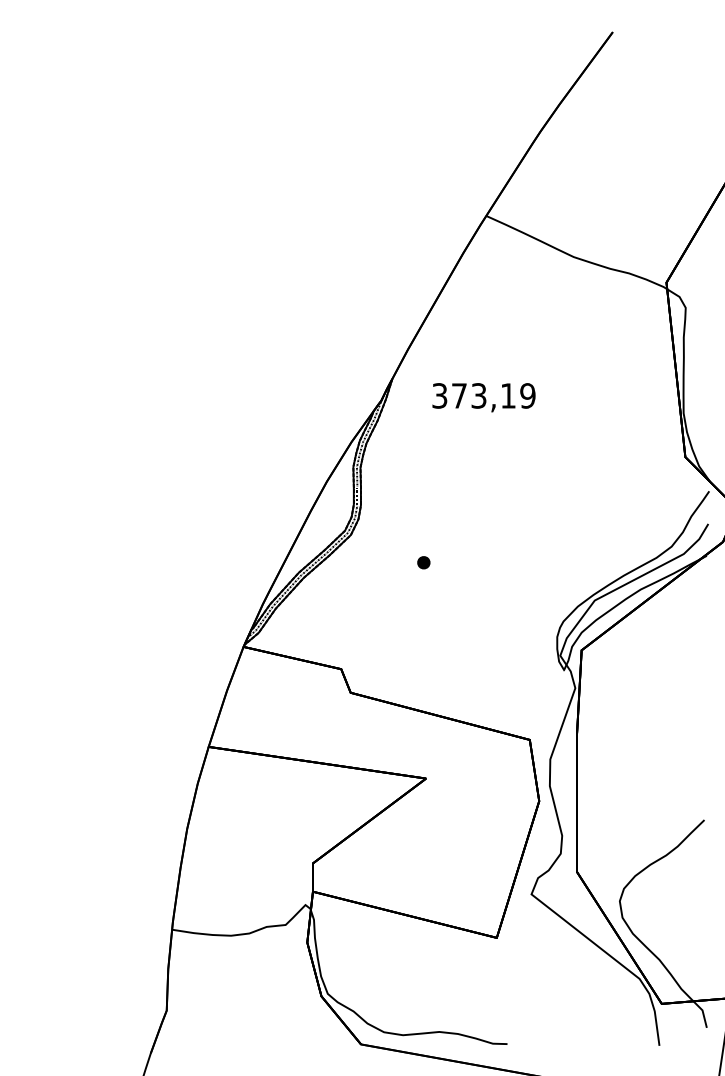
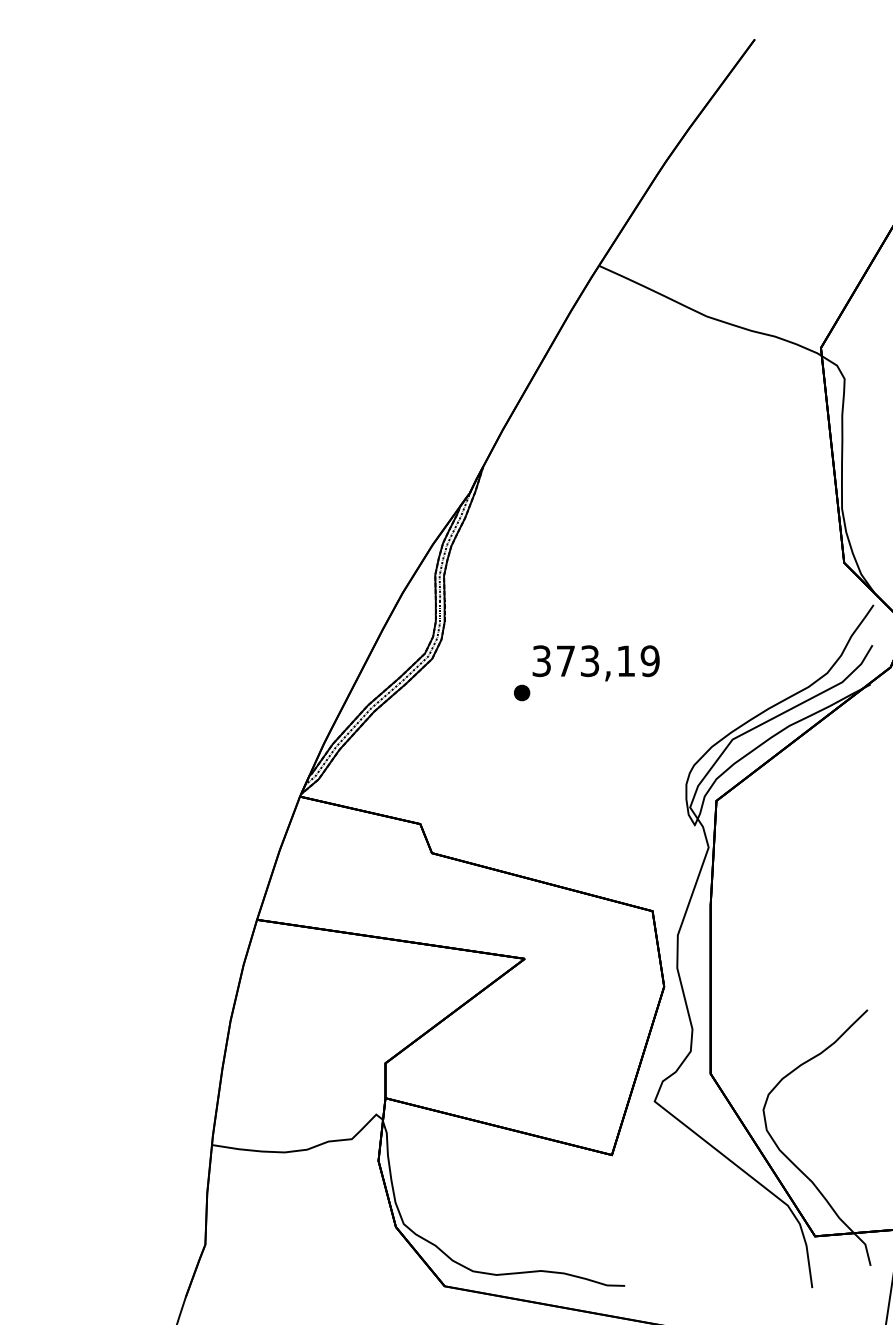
text: (483, 397) -> (595, 663), moved

